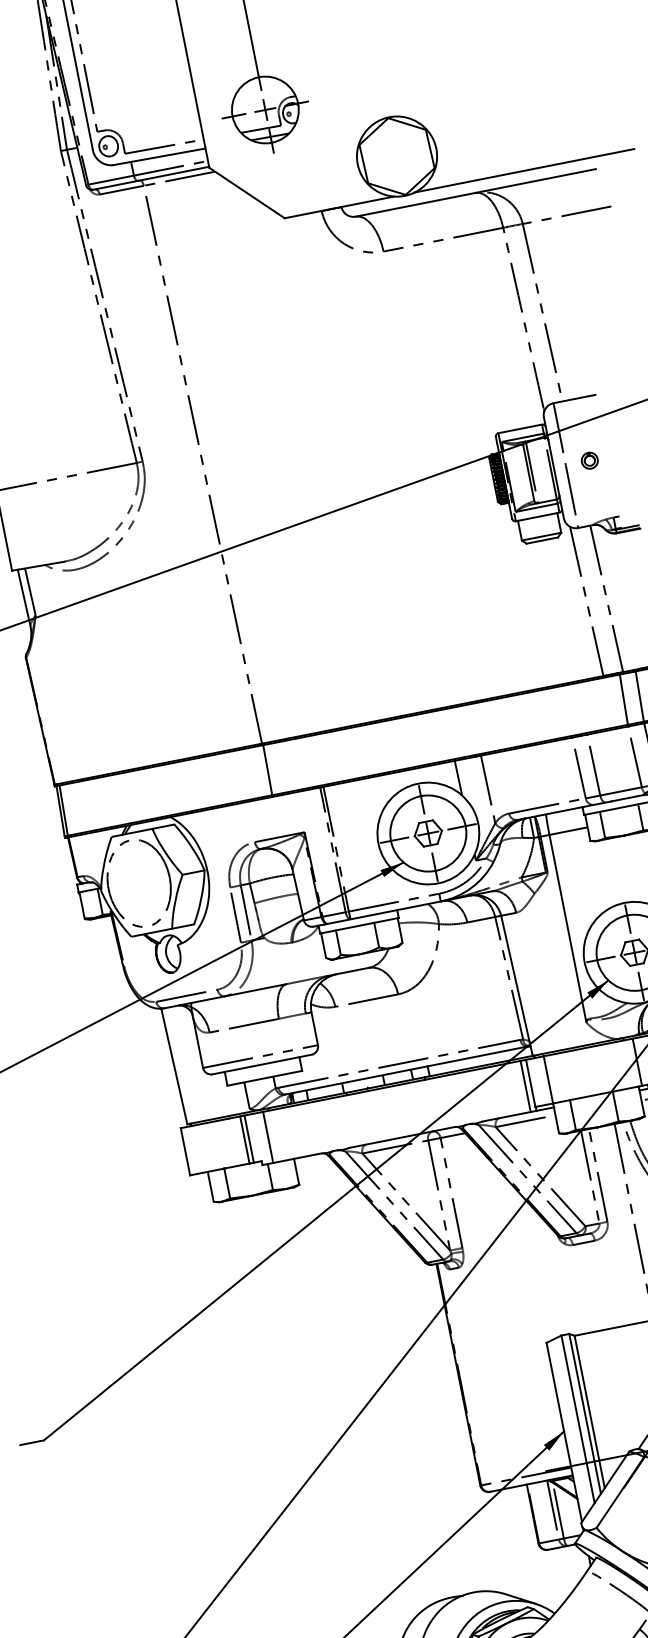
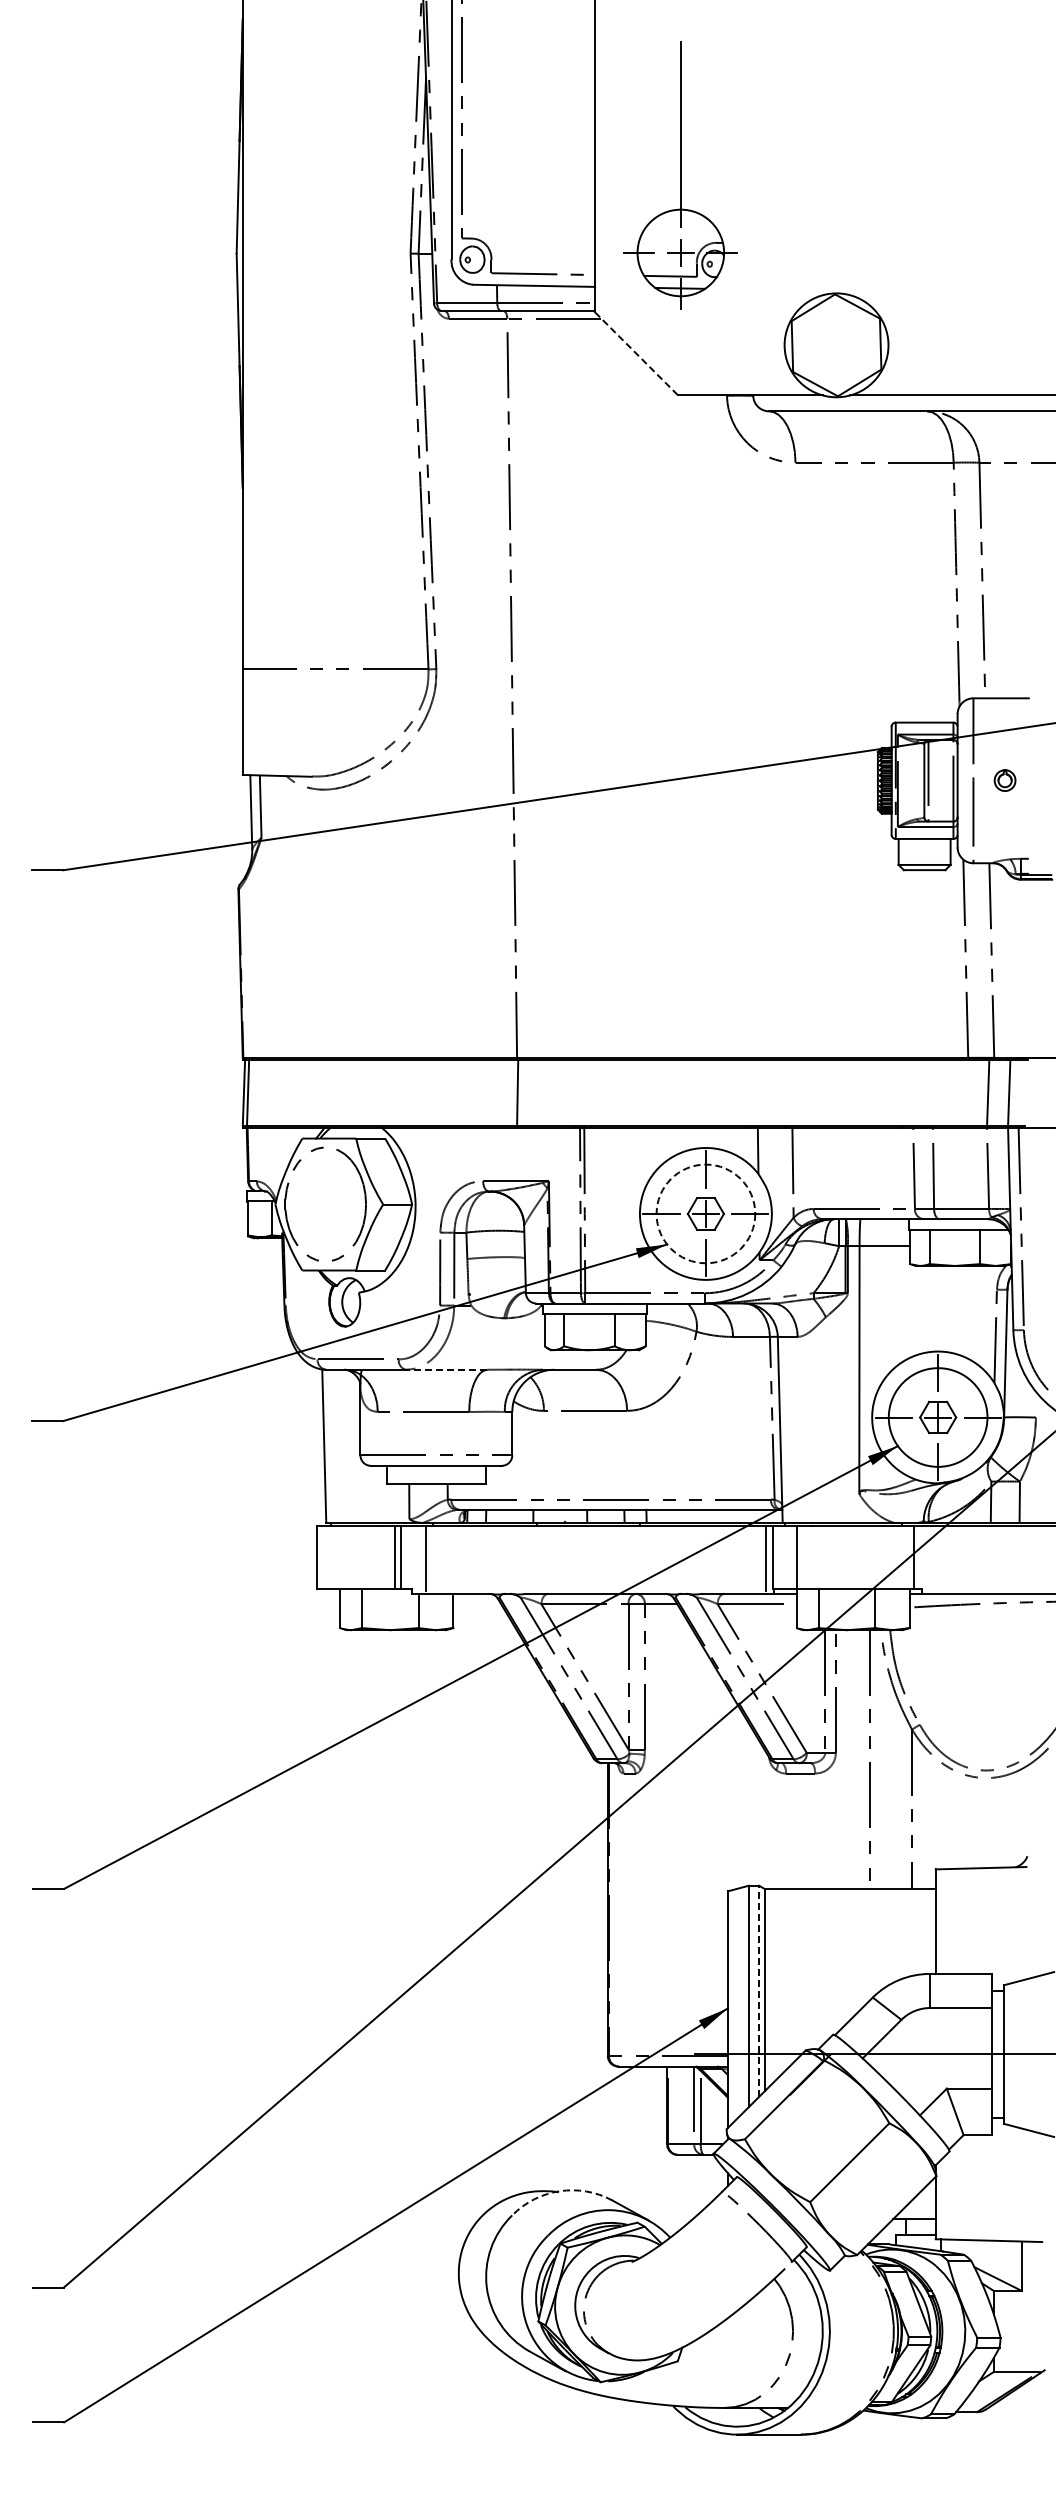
line: (246, 192) -> (636, 353), solid -> dashed
circle: (427, 833) -> (705, 1213), solid -> dashed
line: (255, 990) -> (446, 1369), solid -> dashed
line: (585, 1413) -> (759, 1991), solid -> dashed
arc: (464, 1595) -> (559, 2191), solid -> dashed

